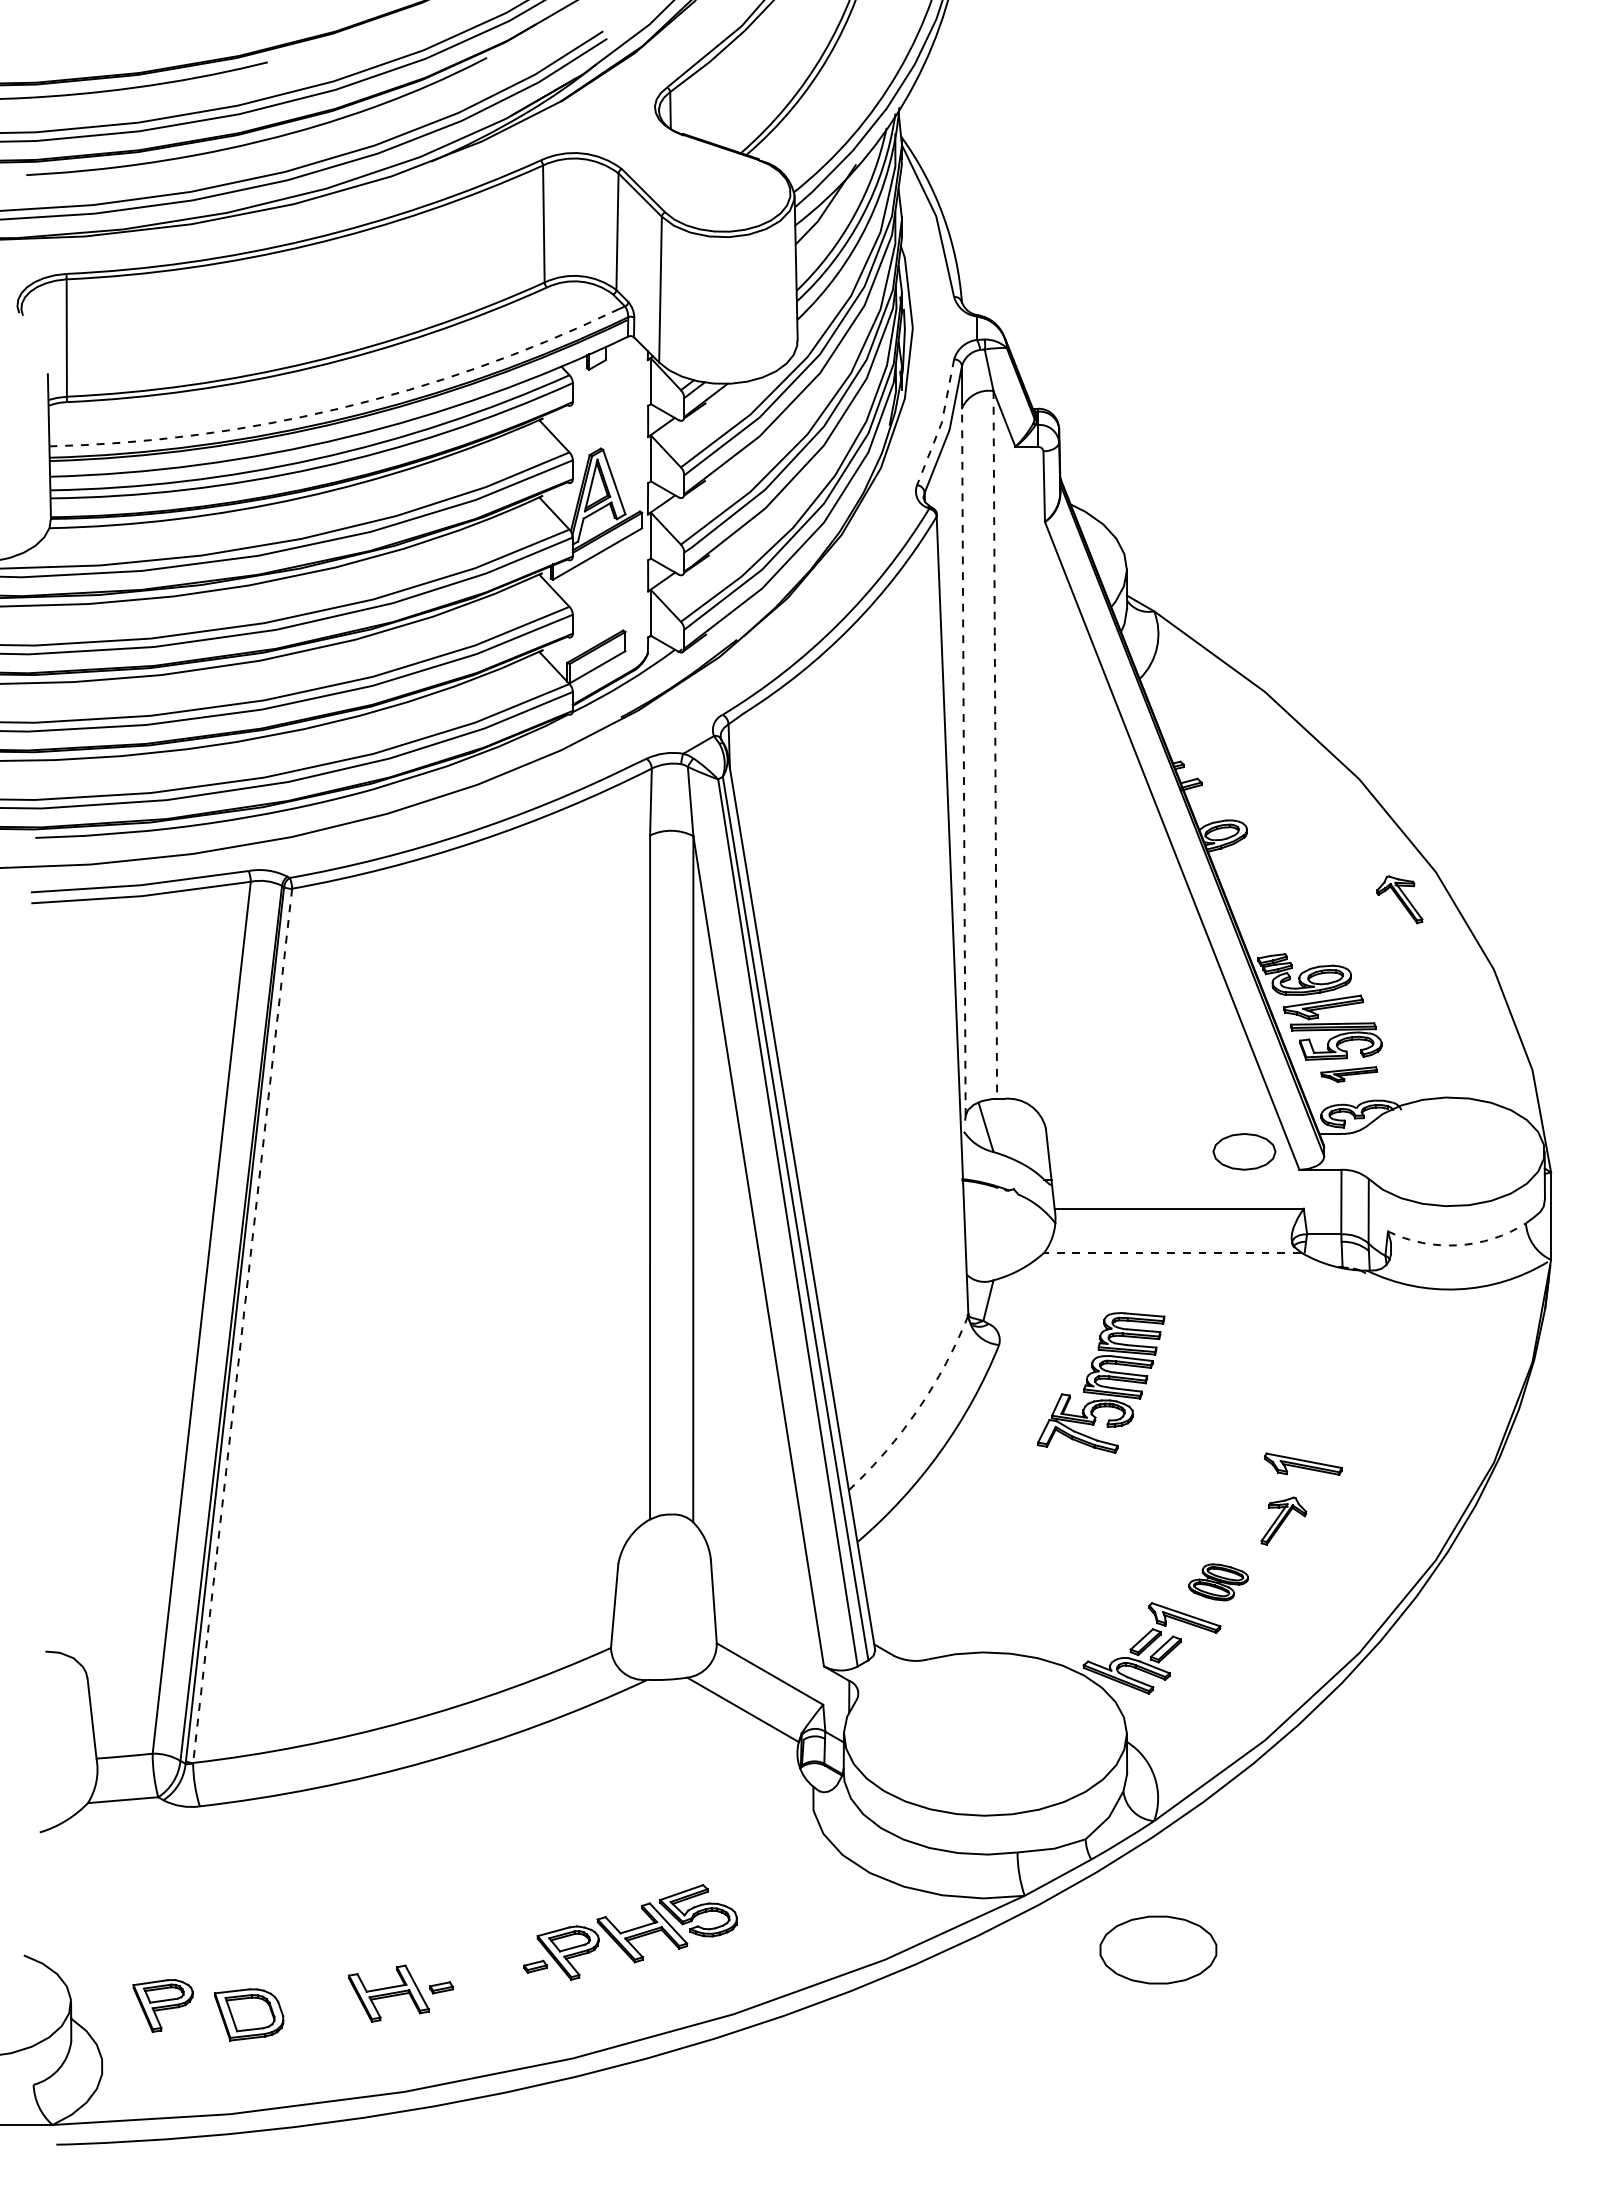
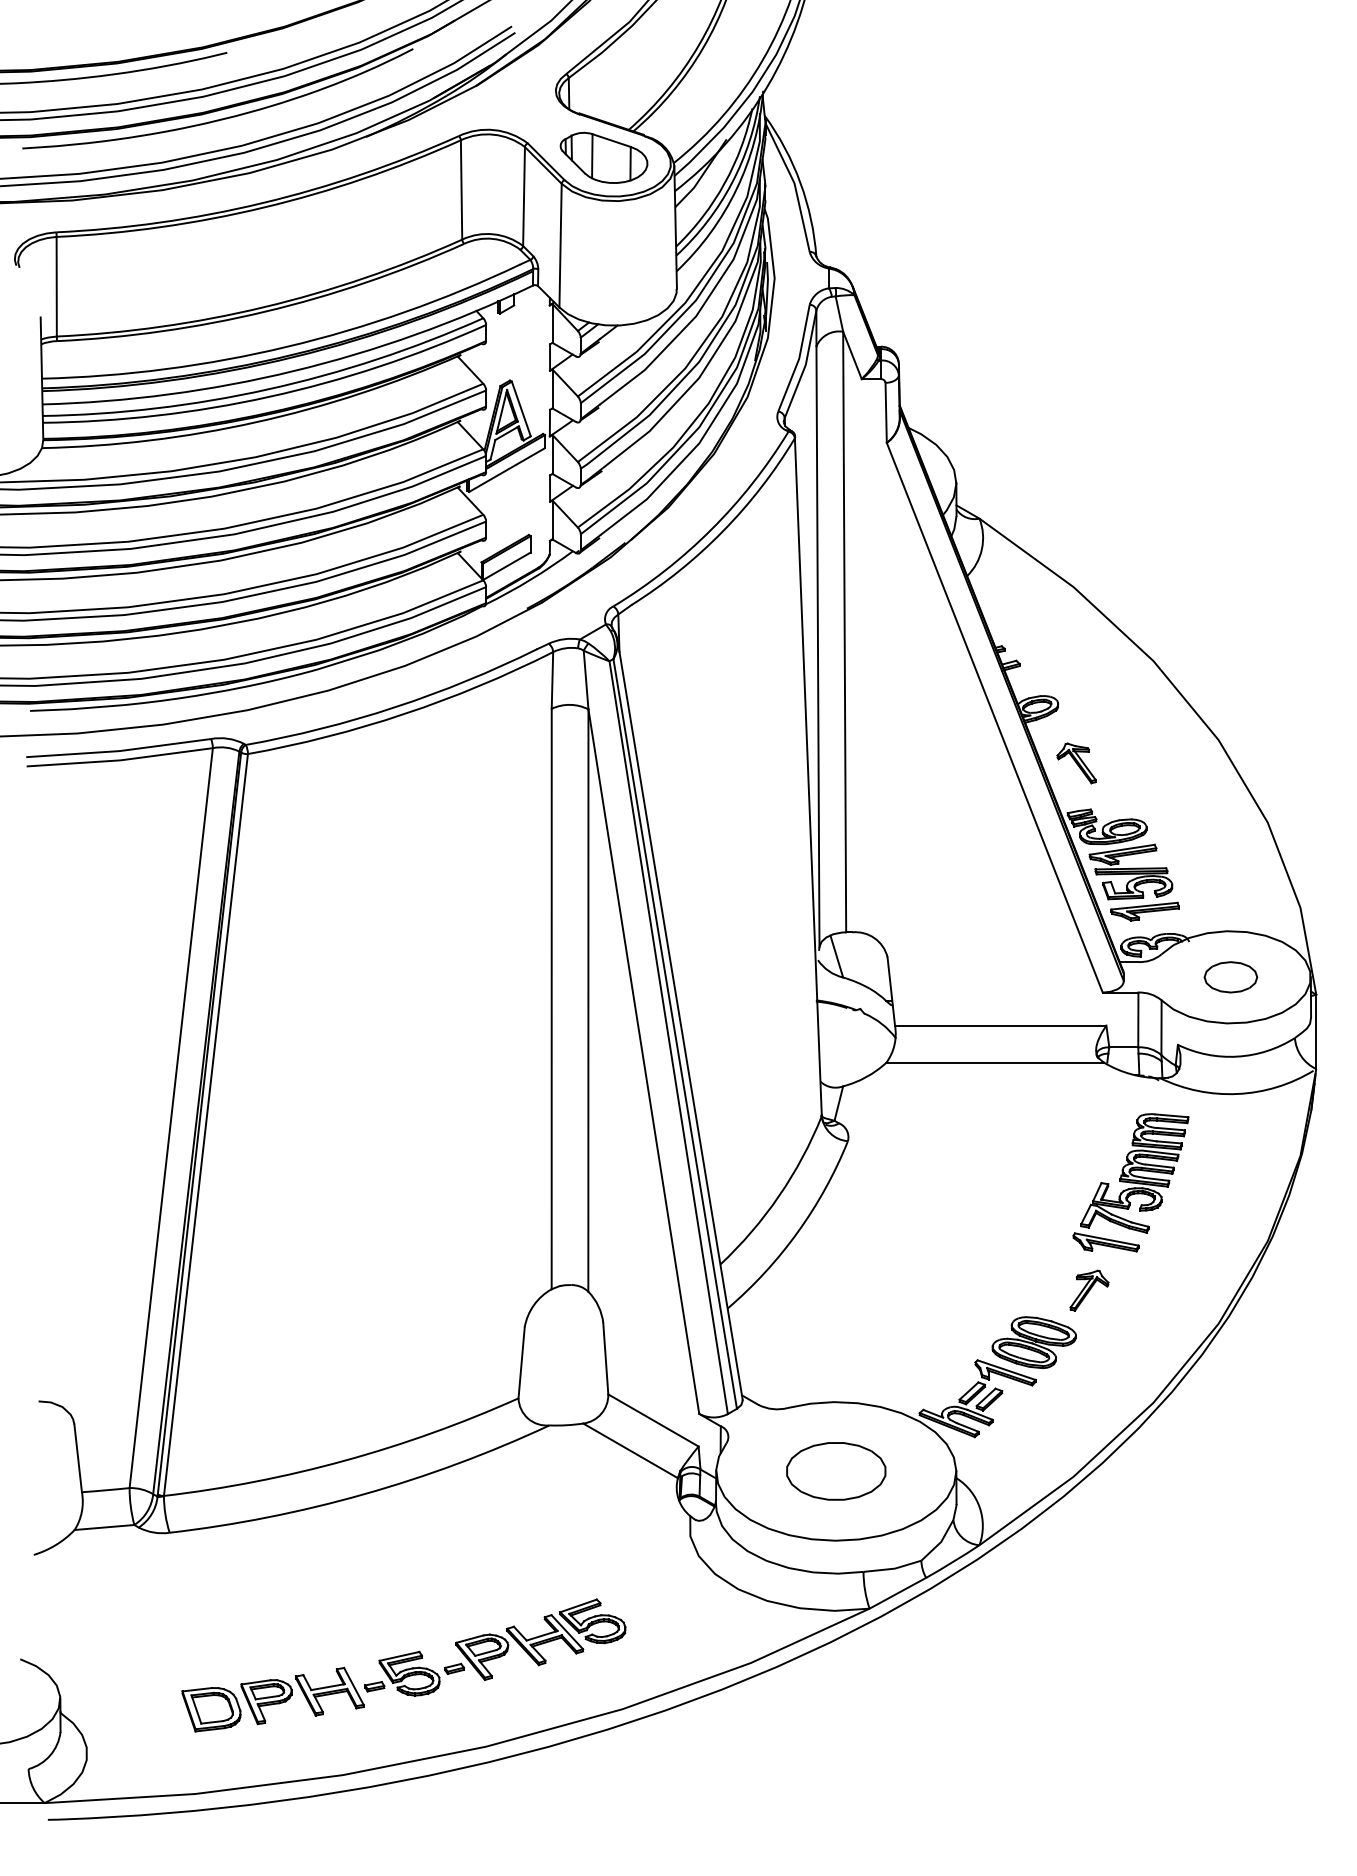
part: (711, 185) -> (603, 157), added
arc: (338, 408) -> (287, 346), dashed -> solid
line: (941, 423) -> (799, 359), dashed -> solid
line: (995, 744) -> (844, 631), dashed -> solid
line: (963, 762) -> (817, 646), dashed -> solid
part: (1399, 899) -> (1076, 763), moved
part: (1348, 1074) -> (1144, 911), size x1.43
part: (1244, 1151) -> (1230, 977), moved
arc: (1458, 1245) -> (1237, 1056), dashed -> solid
line: (1172, 1252) -> (995, 1062), dashed -> solid
line: (242, 1325) -> (205, 1124), dashed -> solid
part: (1101, 1382) -> (1135, 1173), moved
arc: (918, 1409) -> (779, 1195), dashed -> solid
part: (1218, 1582) -> (1034, 1342), size x1.67
part: (1158, 1949) -> (836, 1470), moved
part: (482, 1972) -> (409, 1673), added
part: (162, 2005) -> (266, 1701), moved

